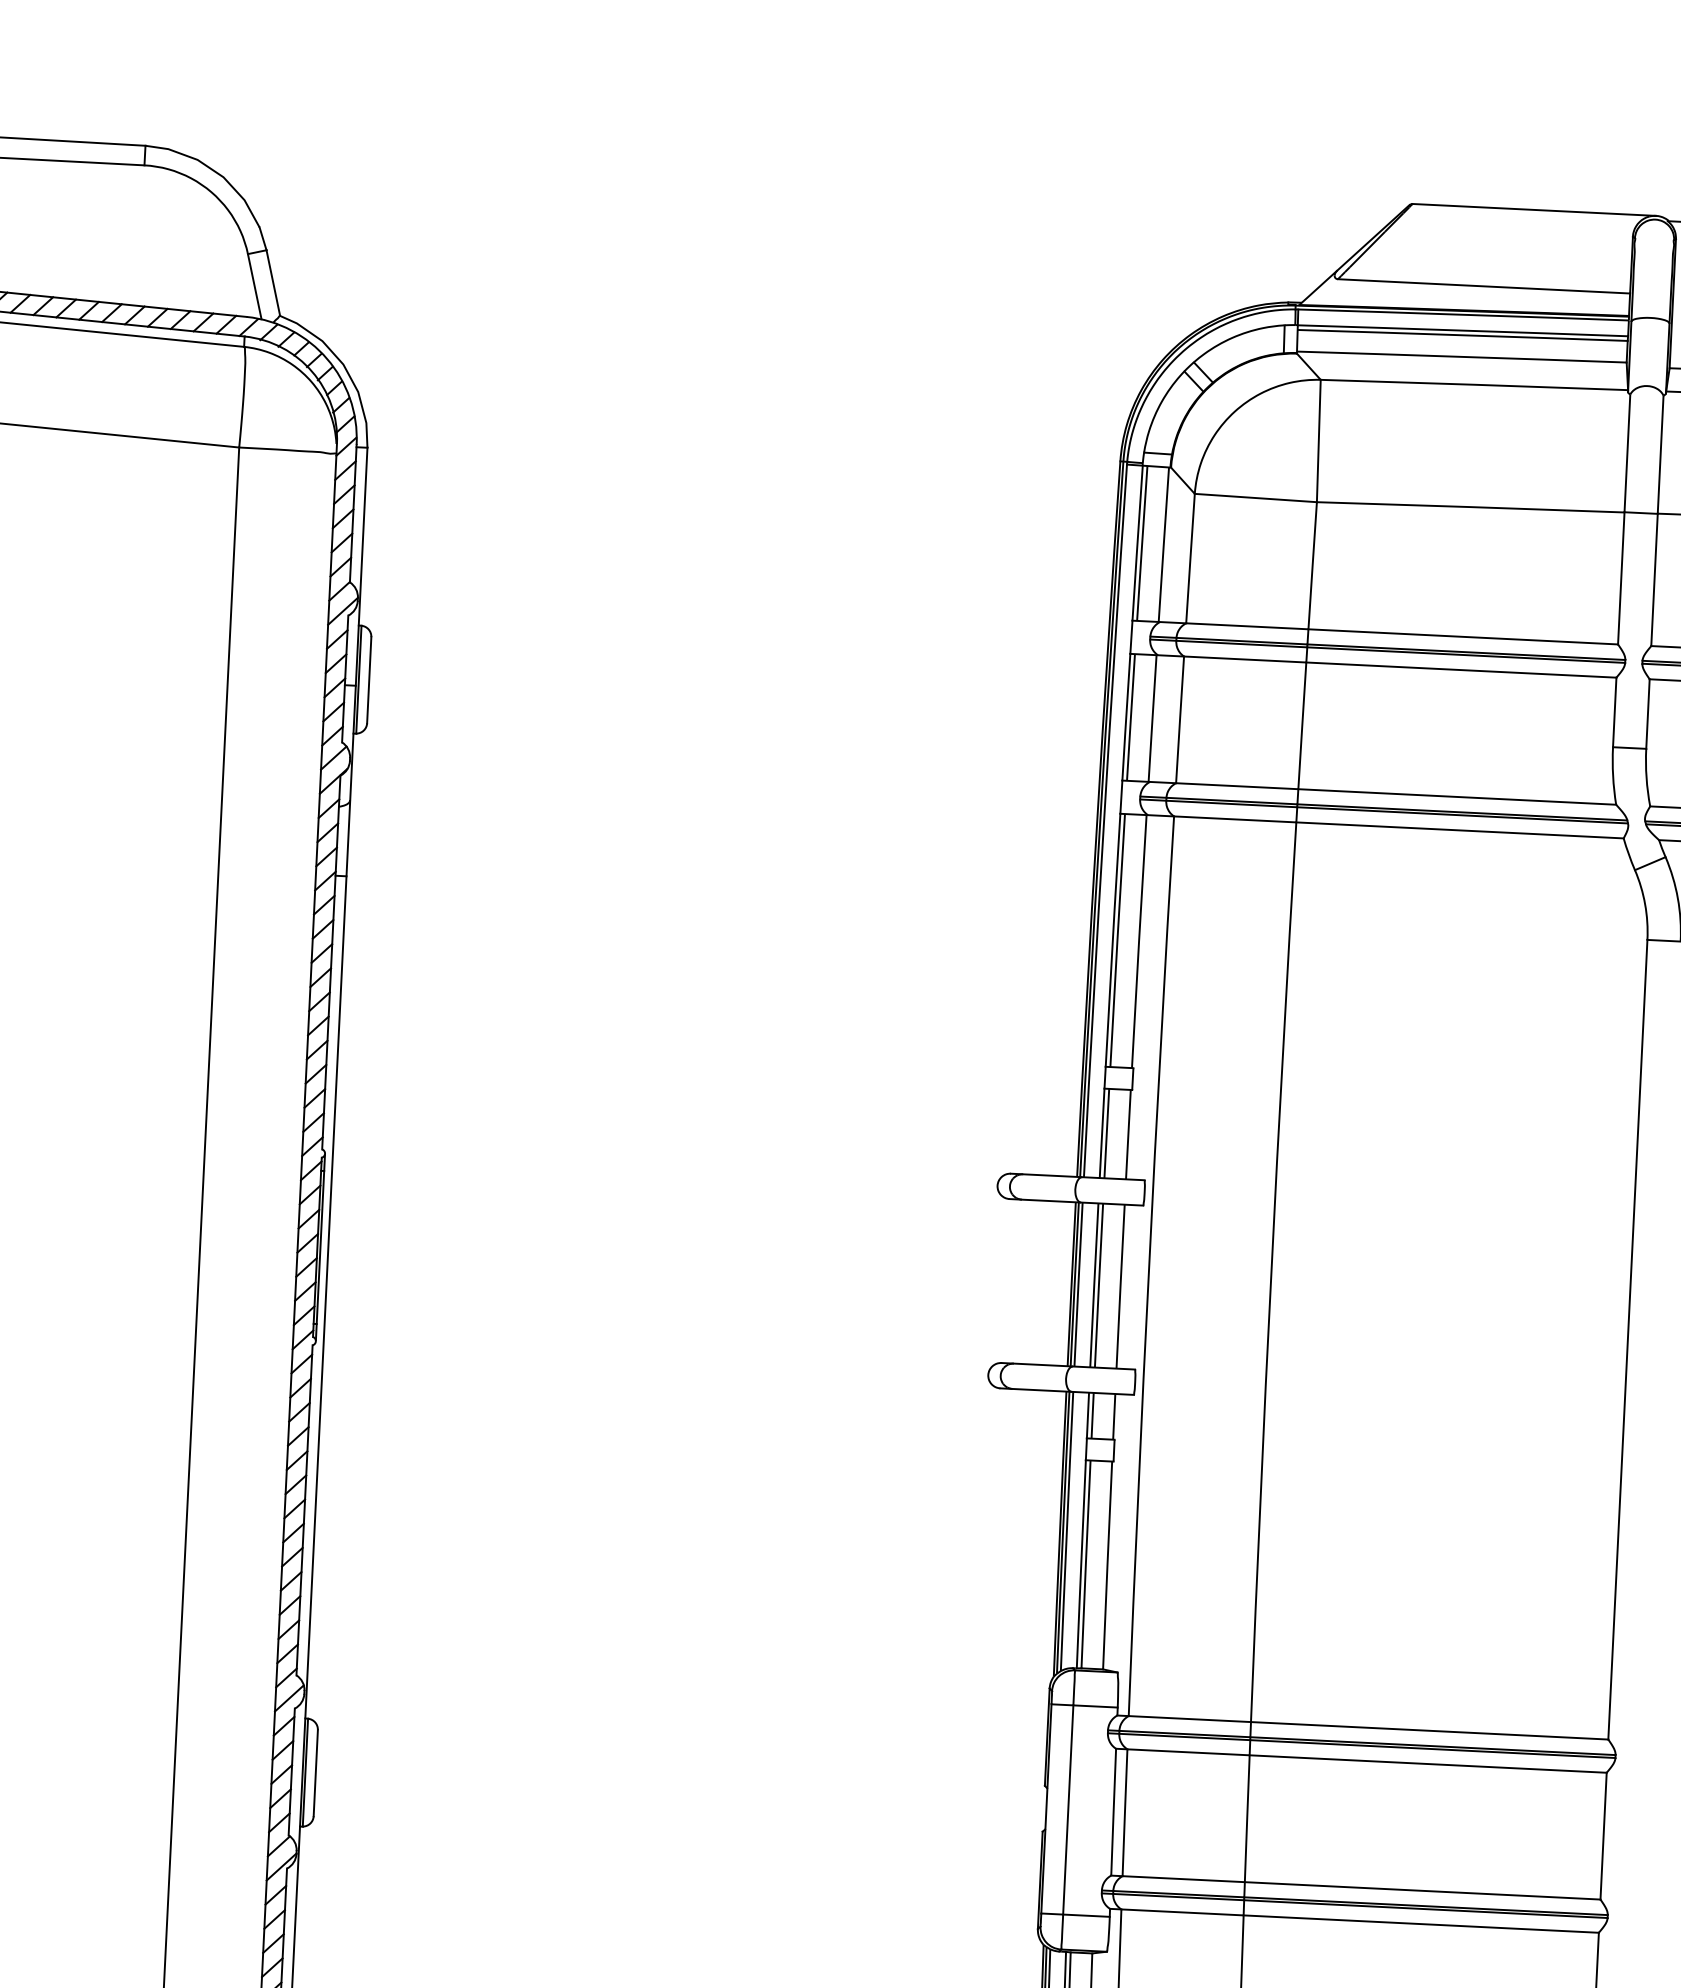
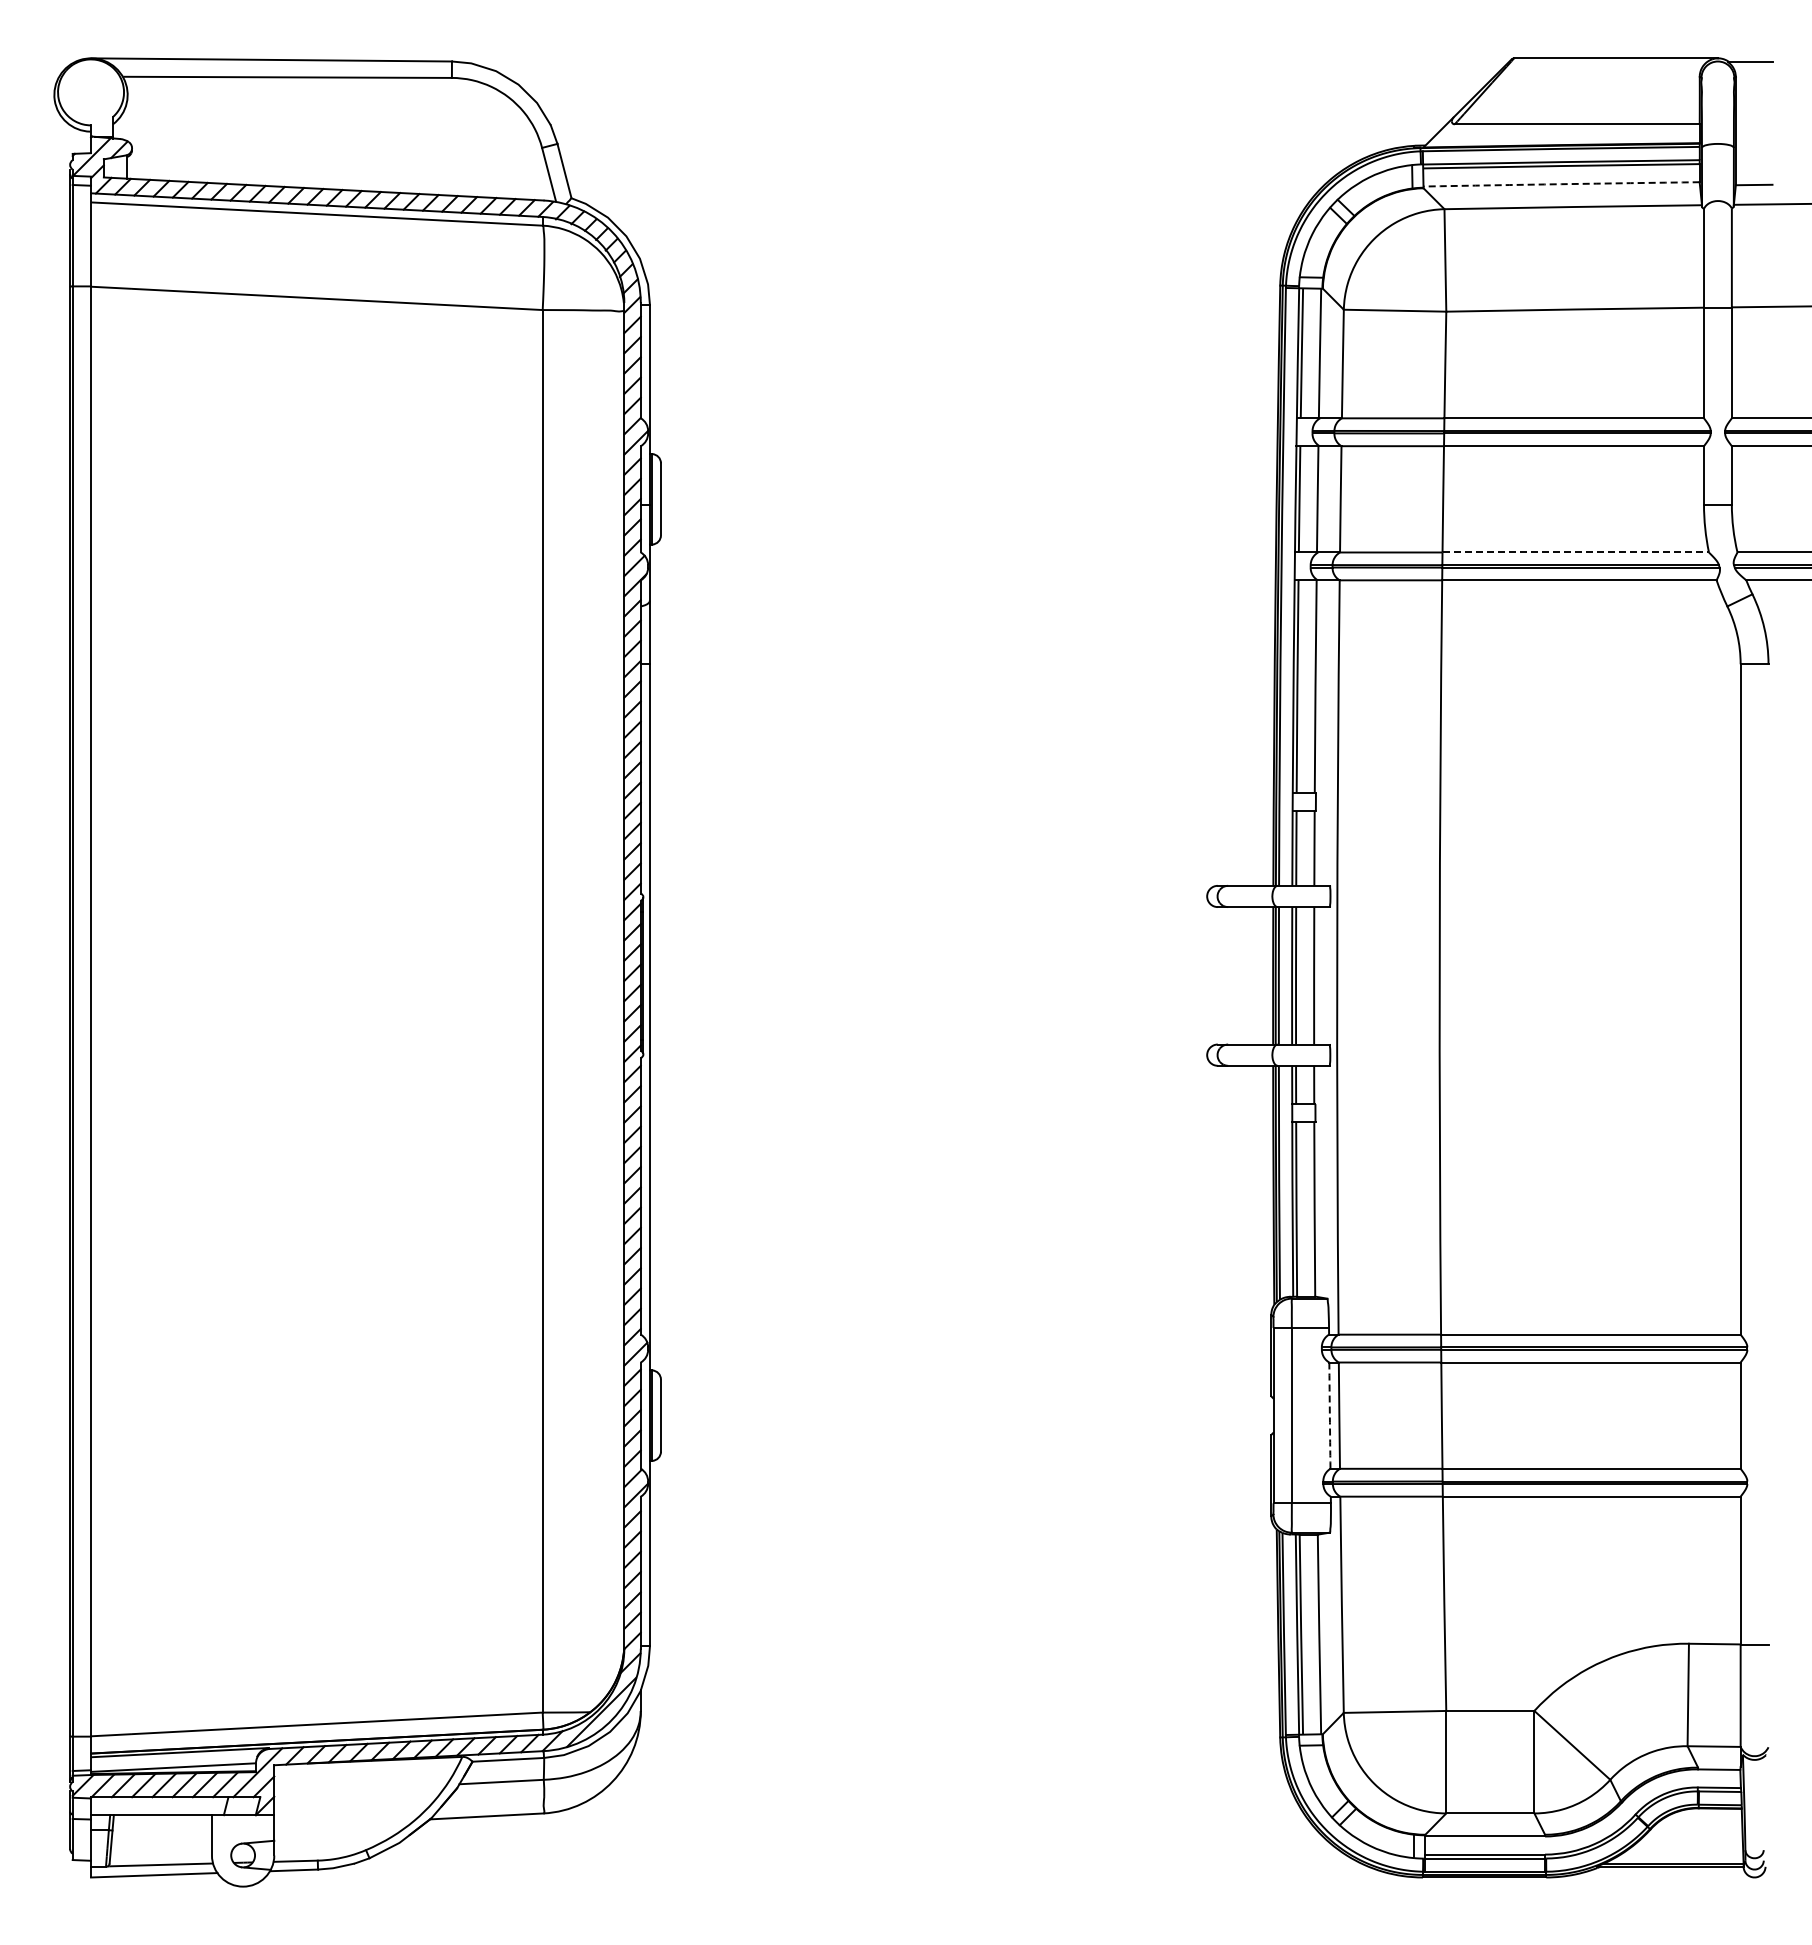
arc: (1461, 357) -> (1561, 184), solid -> dashed
line: (1458, 797) -> (1576, 552), solid -> dashed
arc: (1113, 1811) -> (1329, 1415), solid -> dashed

